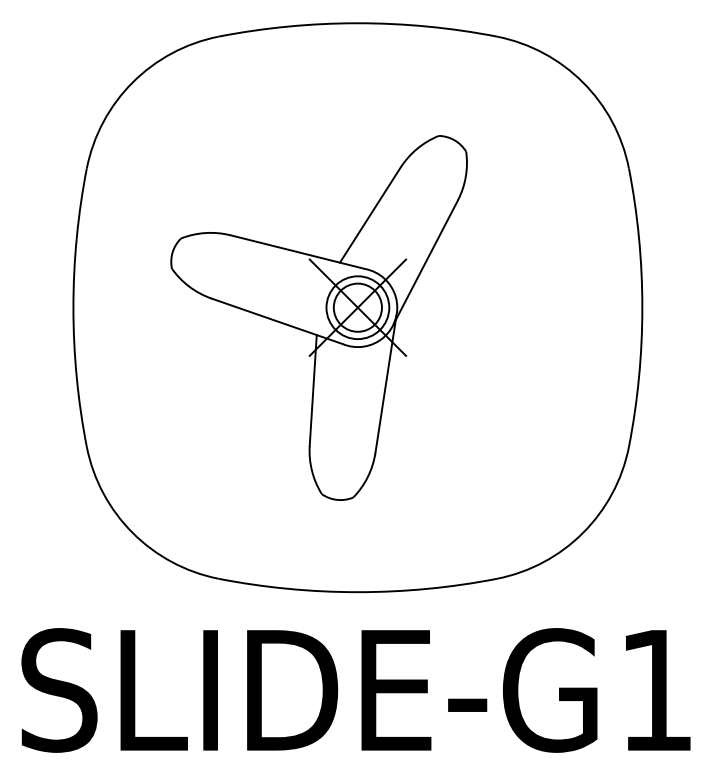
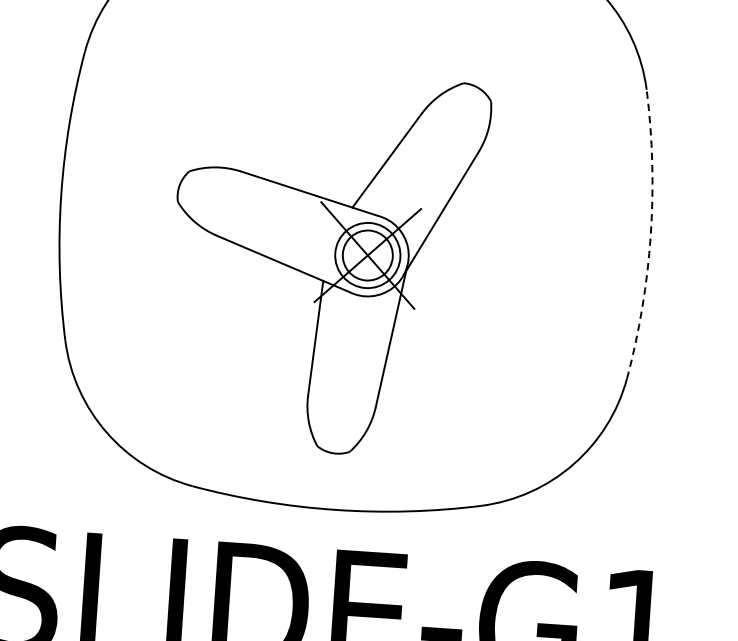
arc: (642, 307) -> (650, 235), solid -> dashed
part: (318, 317) -> (326, 262), moved

